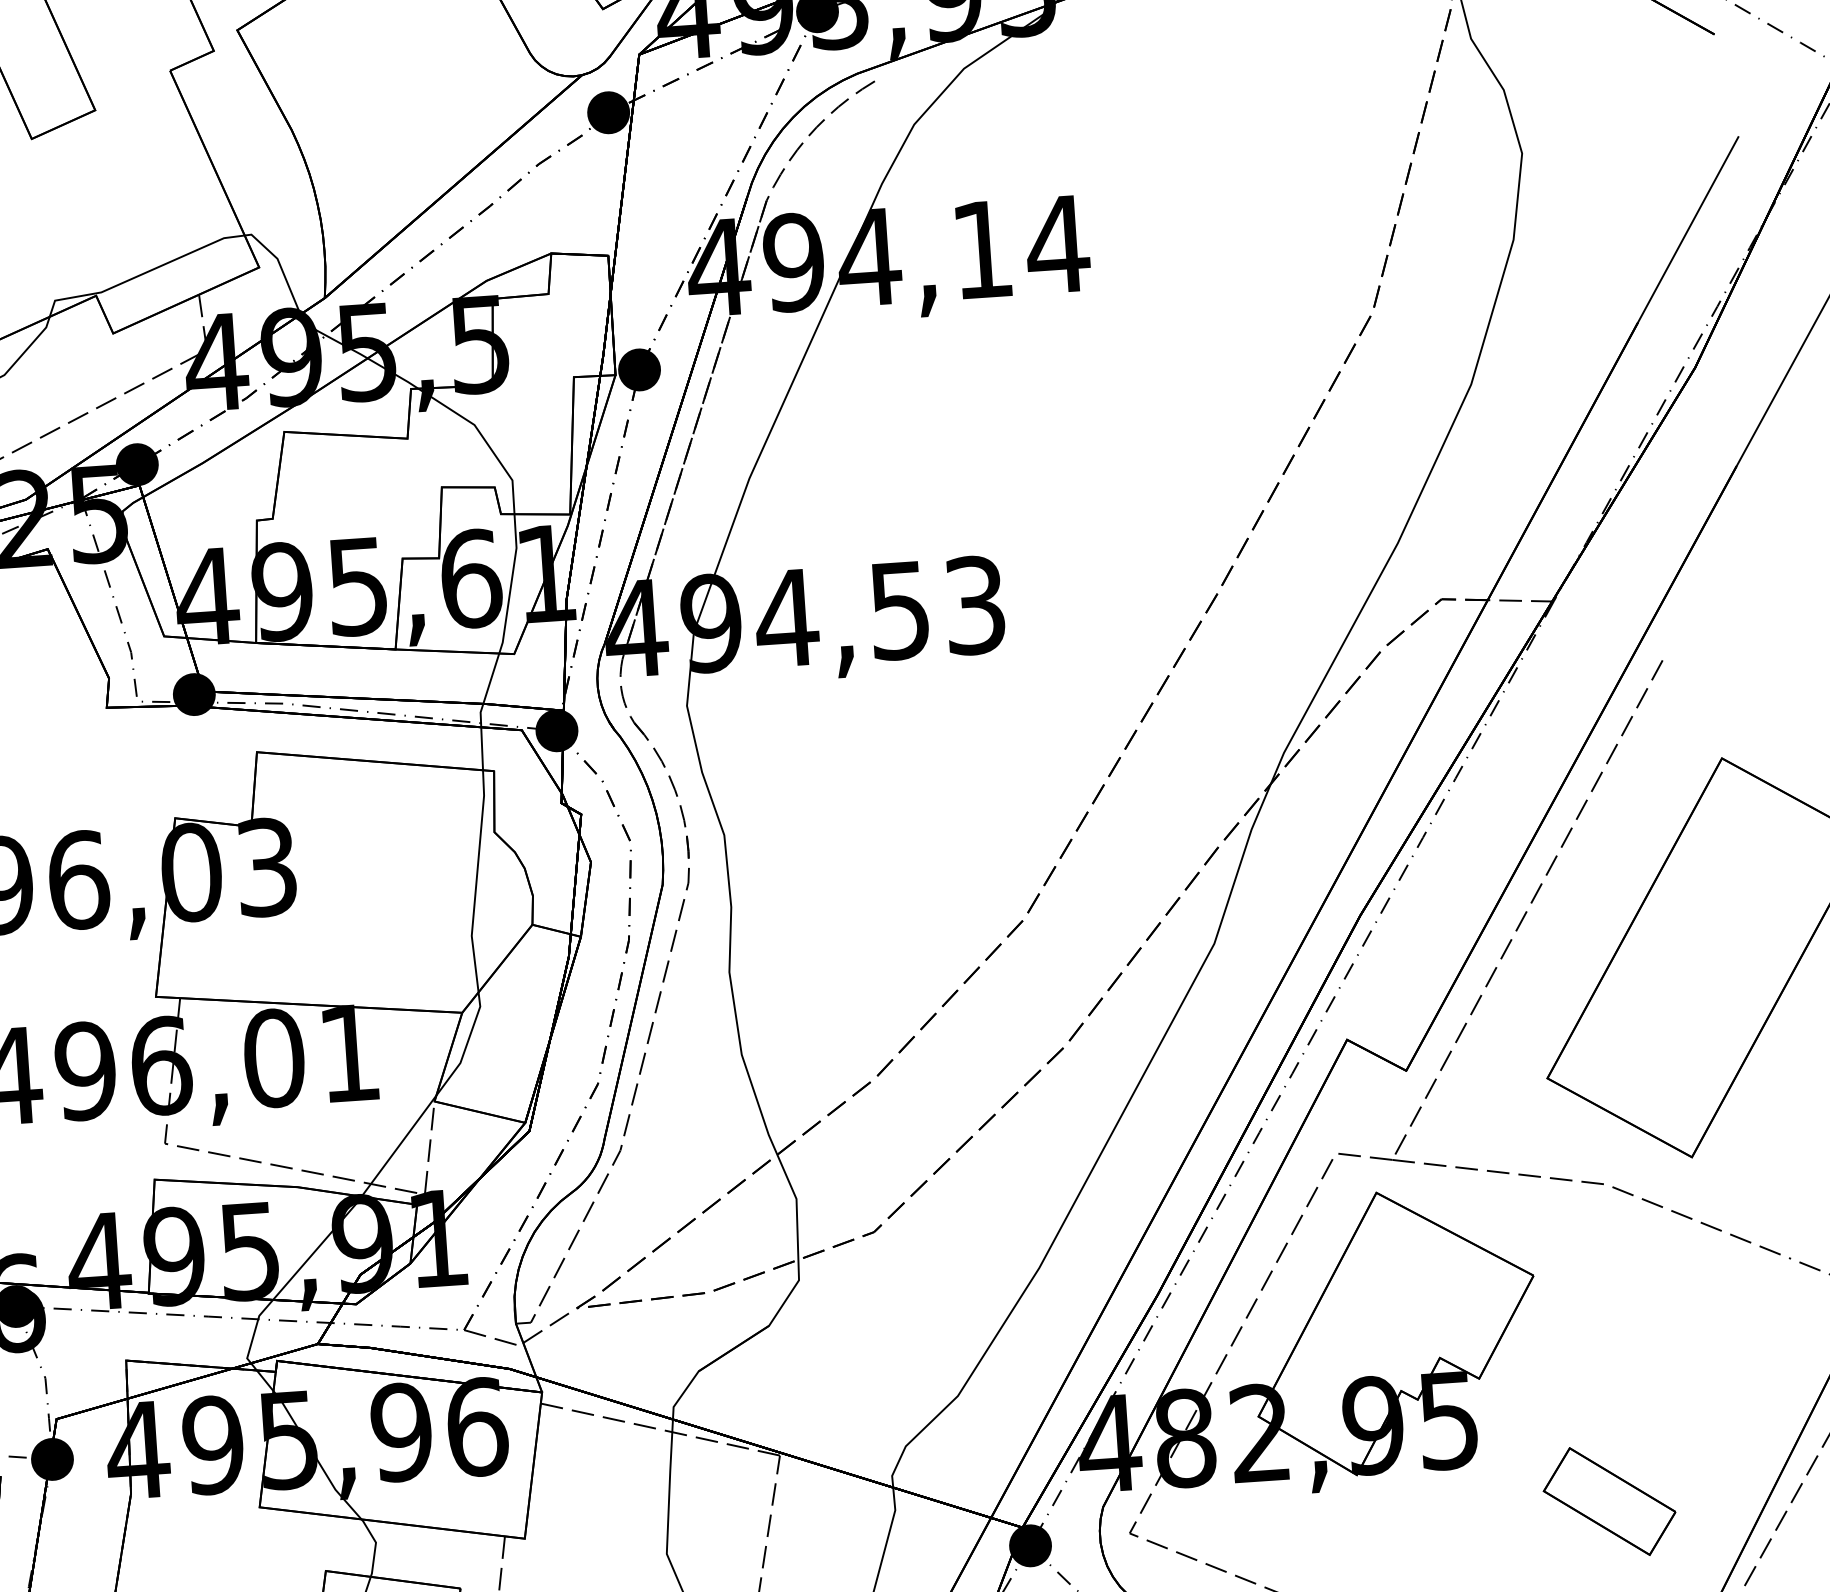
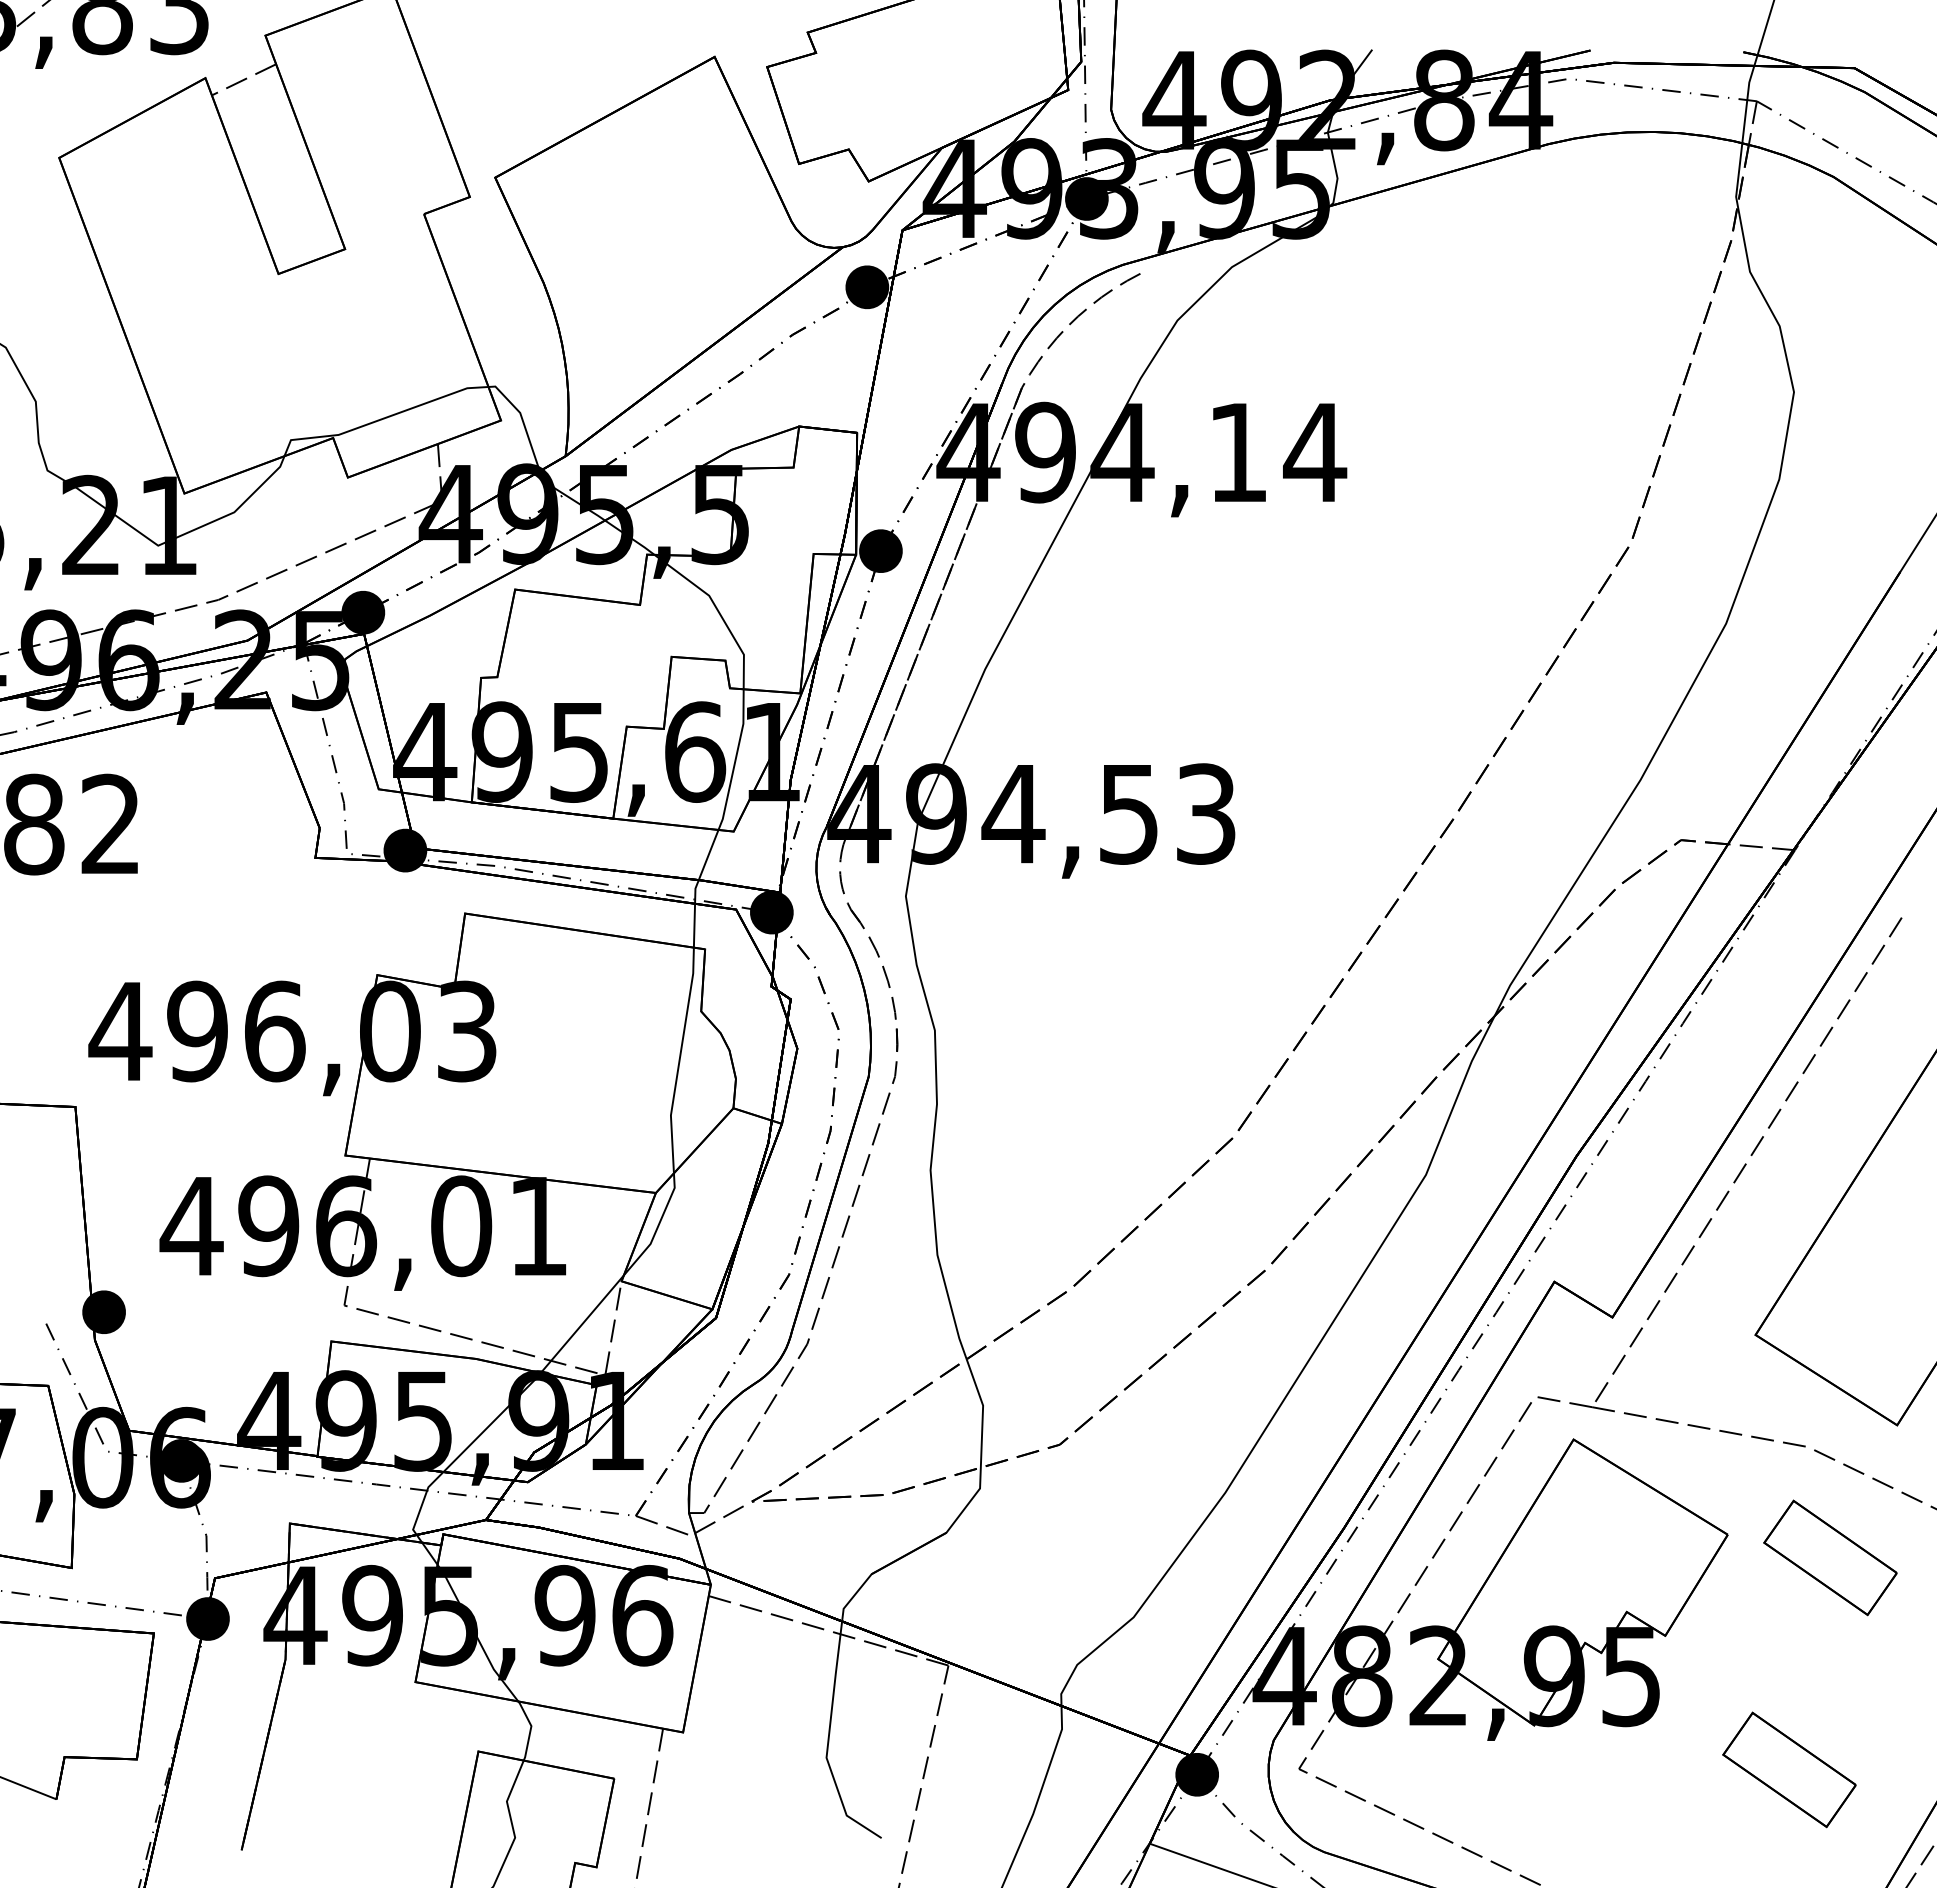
part: (1635, 1291) -> (1830, 1557), added

